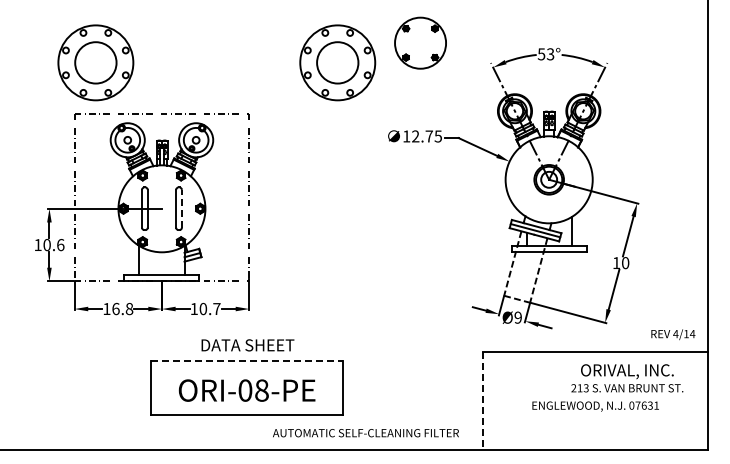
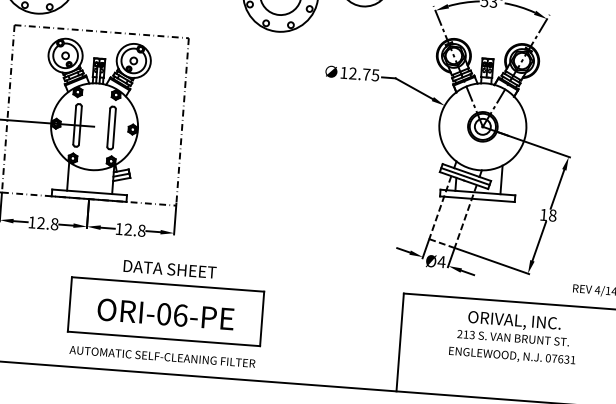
line: (181, 208) -> (114, 127), dashed -> solid
text: (625, 262) -> (552, 215), 10 -> 18
text: (115, 308) -> (40, 222), 16.8 -> 12.8
text: (209, 309) -> (134, 230), 10.7 -> 12.8
text: (518, 317) -> (441, 261), Ø9 -> Ø4
line: (247, 360) -> (168, 284), dashed -> solid
text: (627, 378) -> (514, 328), moved
text: (261, 390) -> (180, 315), ORI-08-PE -> ORI-06-PE
line: (482, 401) -> (399, 342), dashed -> solid
text: (365, 433) -> (162, 357), moved

